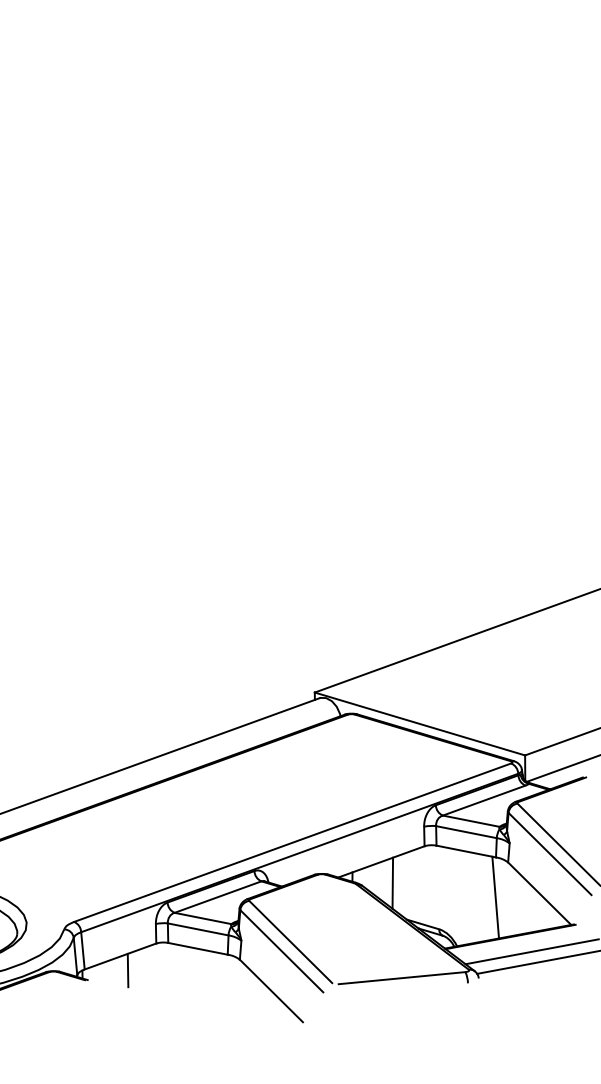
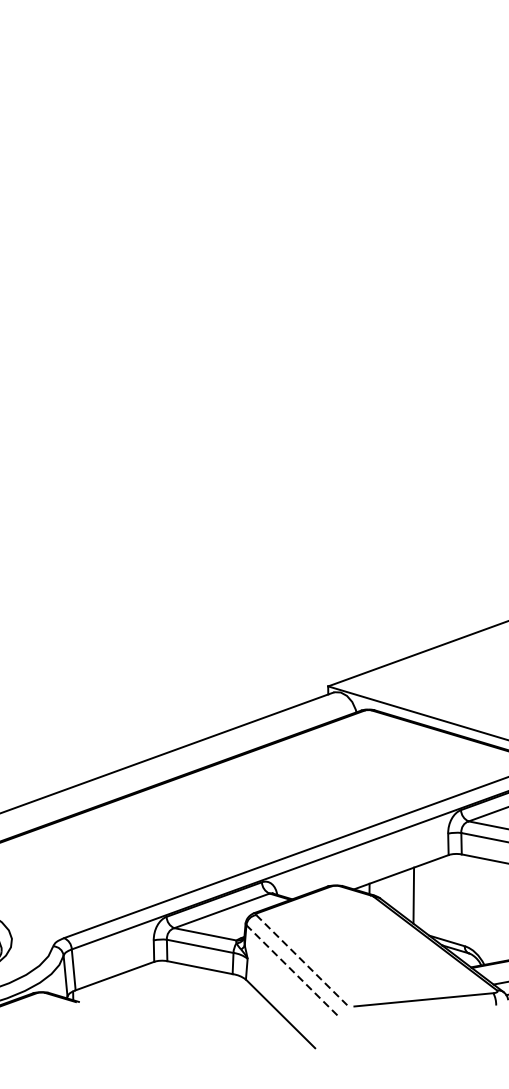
line: (291, 942) -> (302, 960), solid -> dashed
line: (281, 950) -> (291, 969), solid -> dashed
line: (127, 970) -> (122, 991), removed

